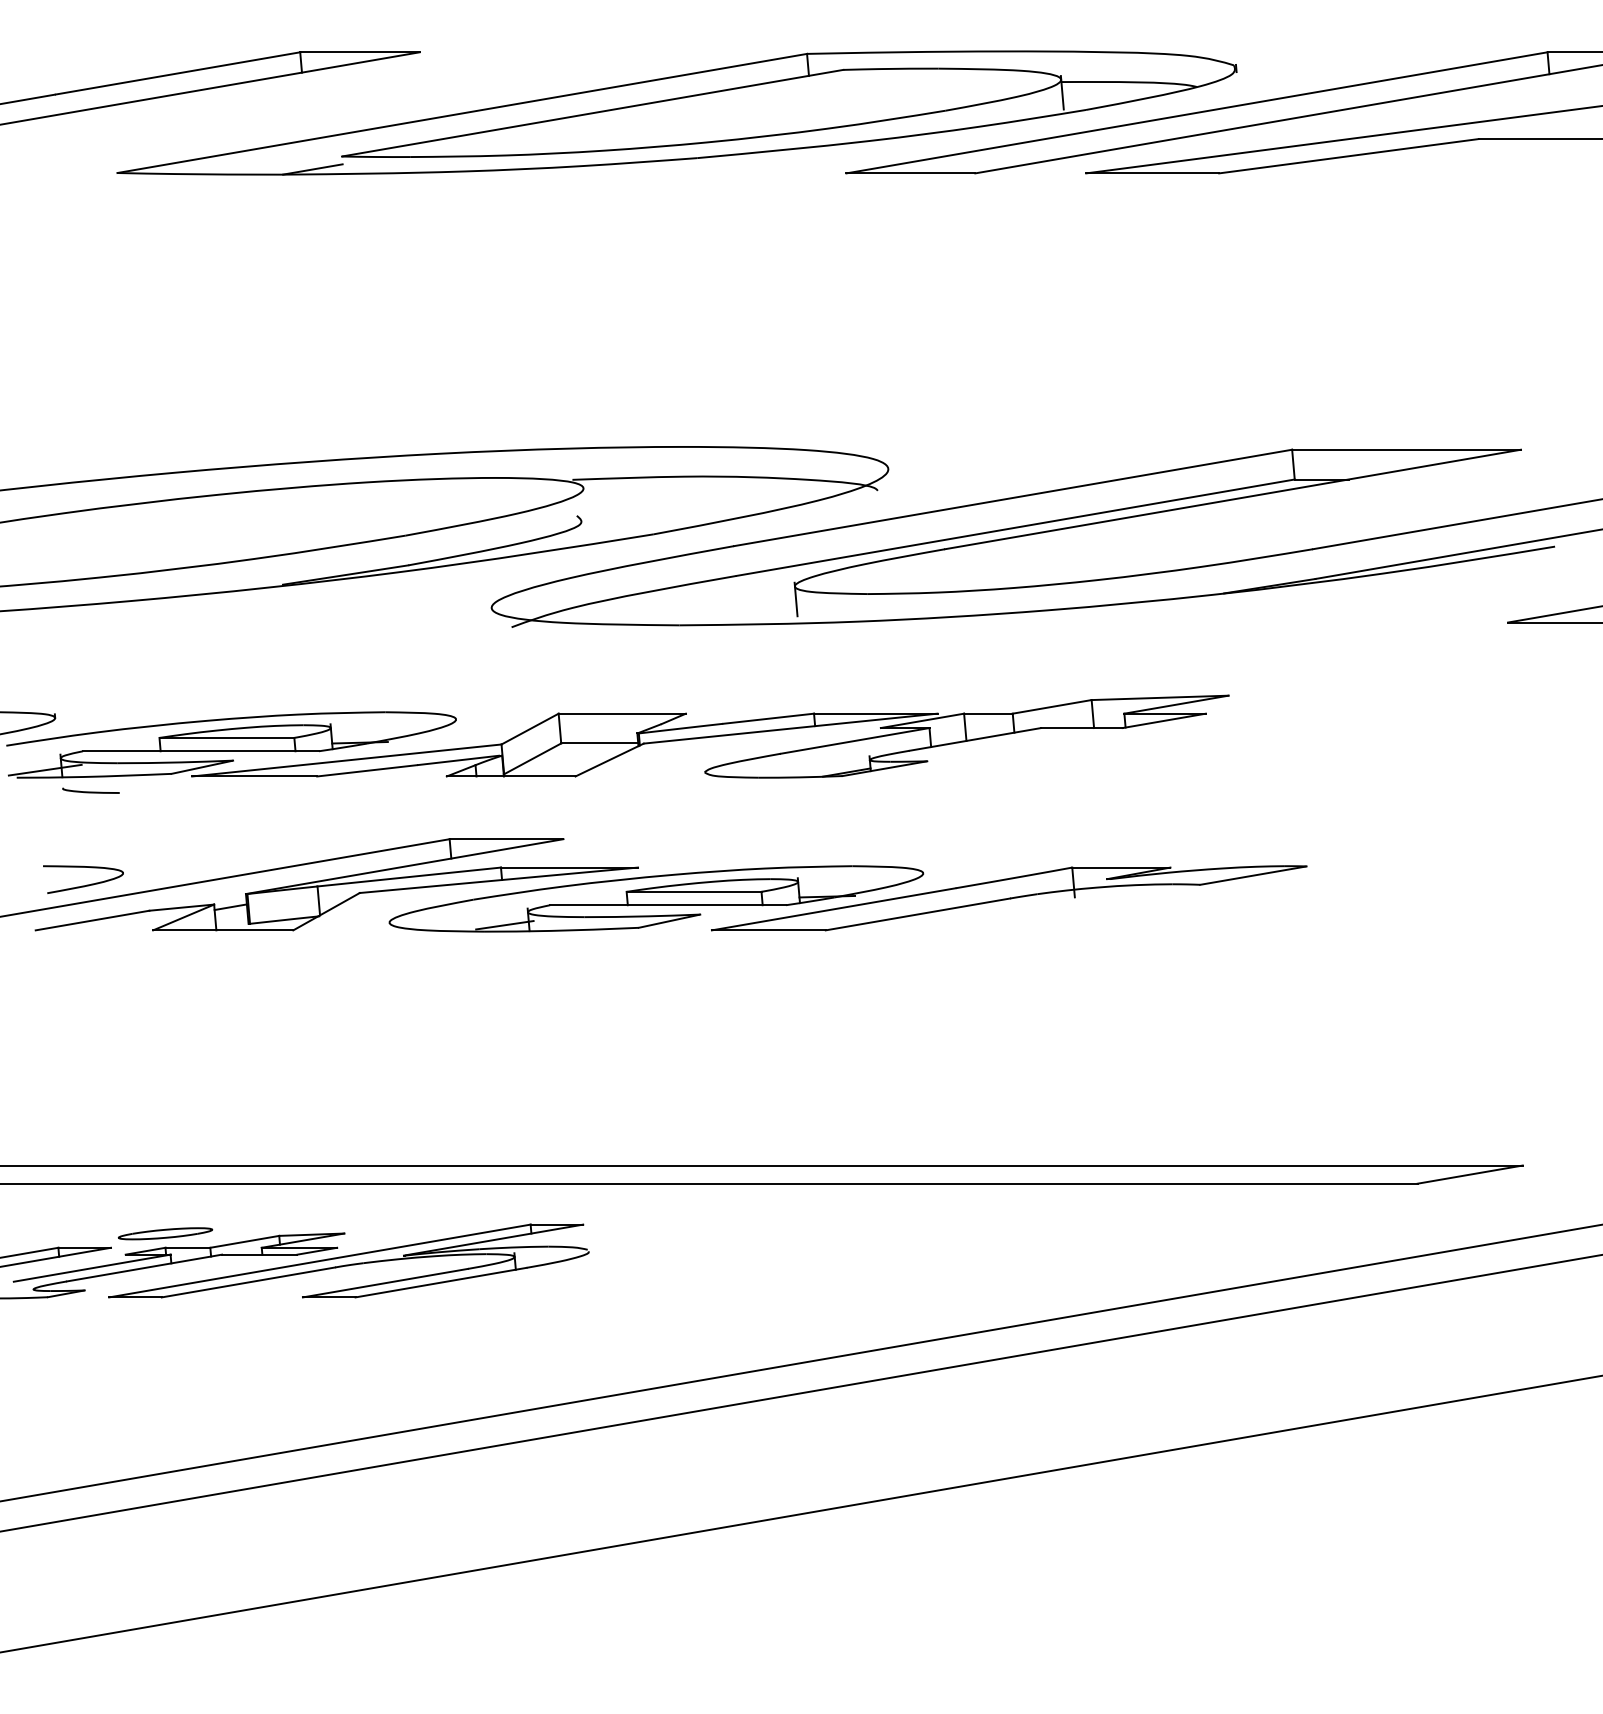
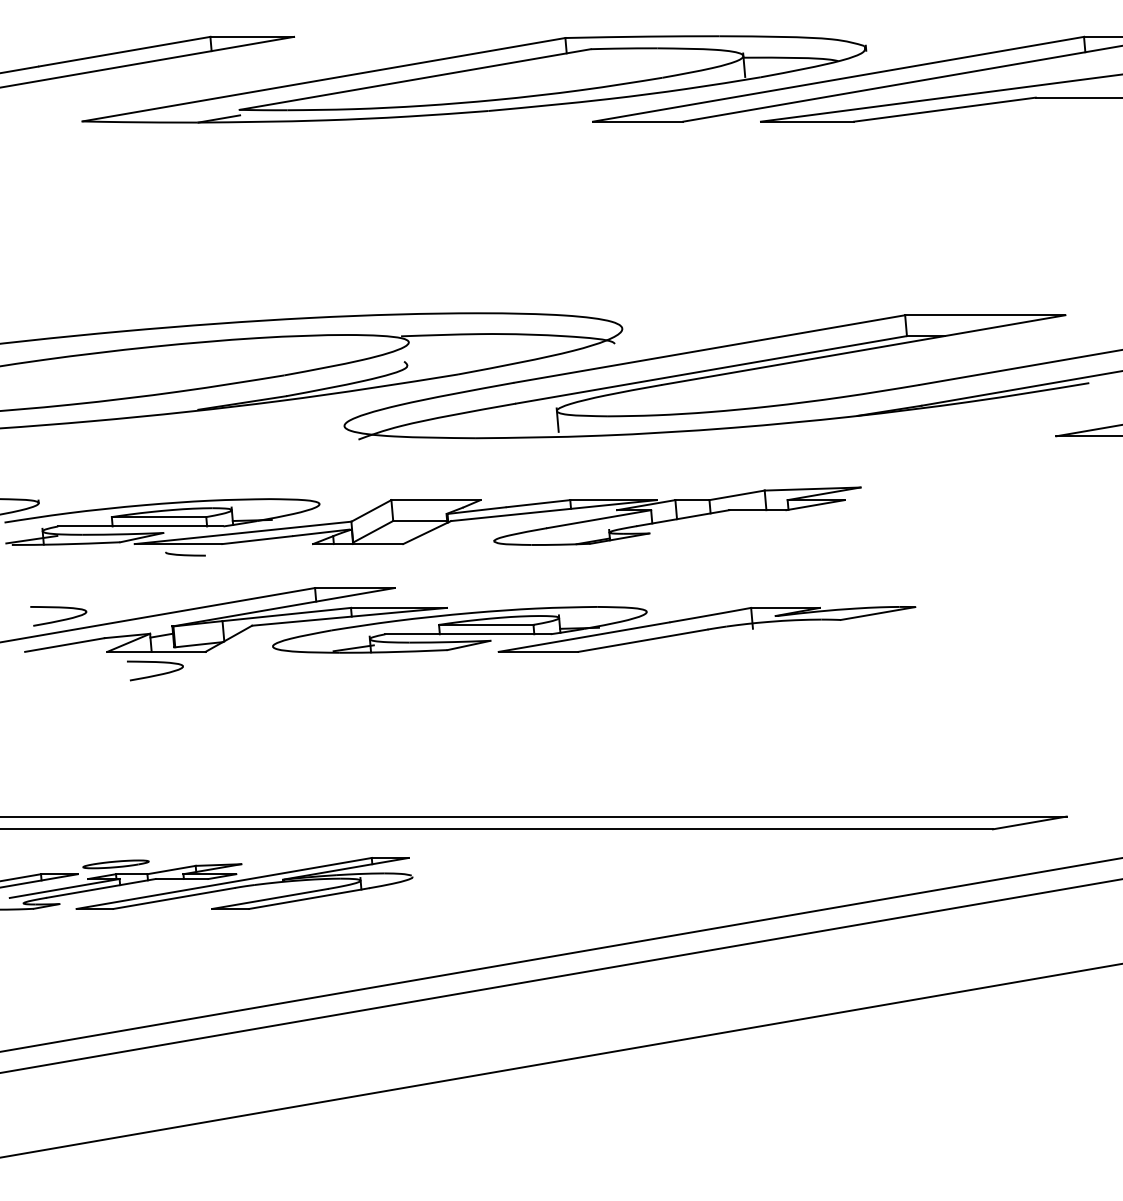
curve: (90, 791) -> (185, 554), moved
curve: (224, 962) -> (157, 674), added

